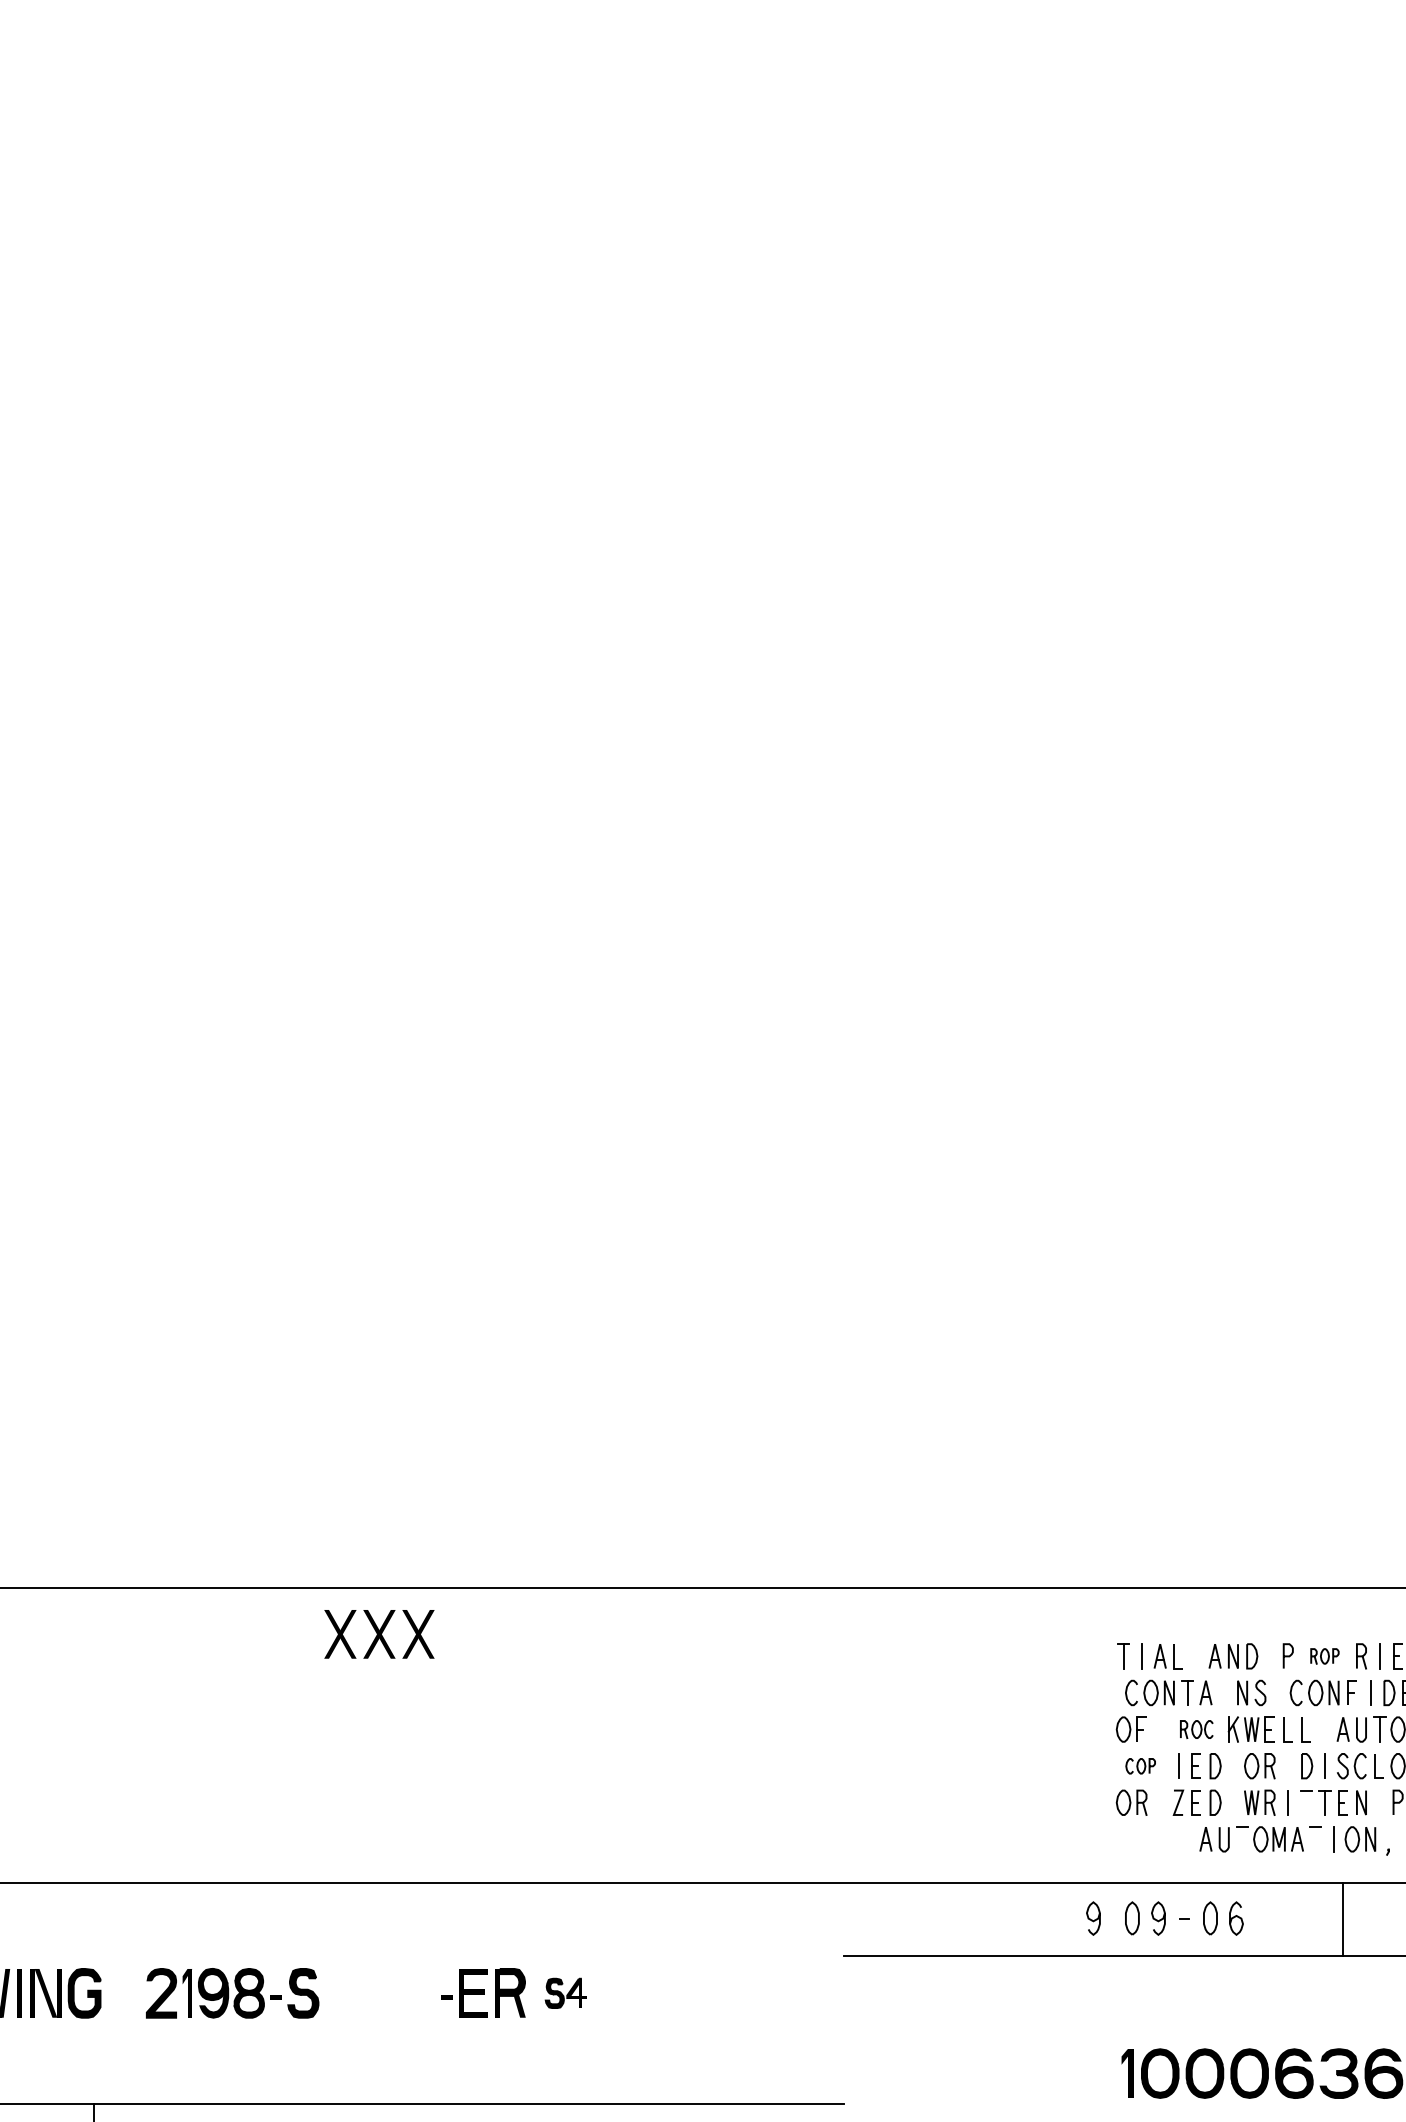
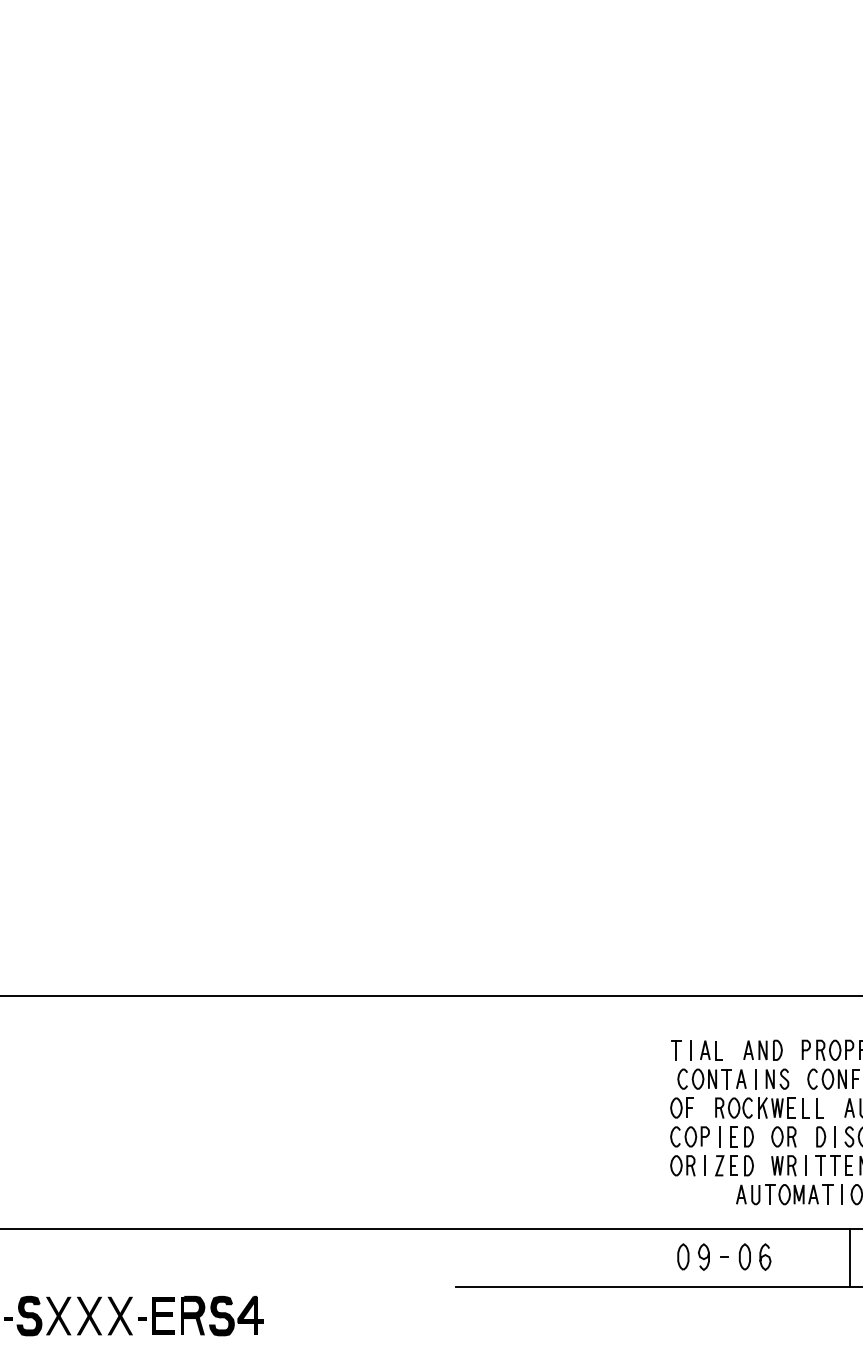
part: (379, 1634) -> (89, 1316), moved
part: (1324, 1656) -> (834, 1050), size x1.67
line: (1224, 1692) -> (756, 1078), added
part: (1196, 1729) -> (733, 1107), size x1.43
part: (1140, 1766) -> (689, 1137), size x1.67
line: (1160, 1802) -> (705, 1165), added
line: (1306, 1802) -> (820, 1165), added
line: (1242, 1839) -> (770, 1194), added
line: (1315, 1839) -> (827, 1194), added
curve: (1092, 1919) -> (651, 1257), removed
part: (565, 1993) -> (236, 1316), size x1.67

